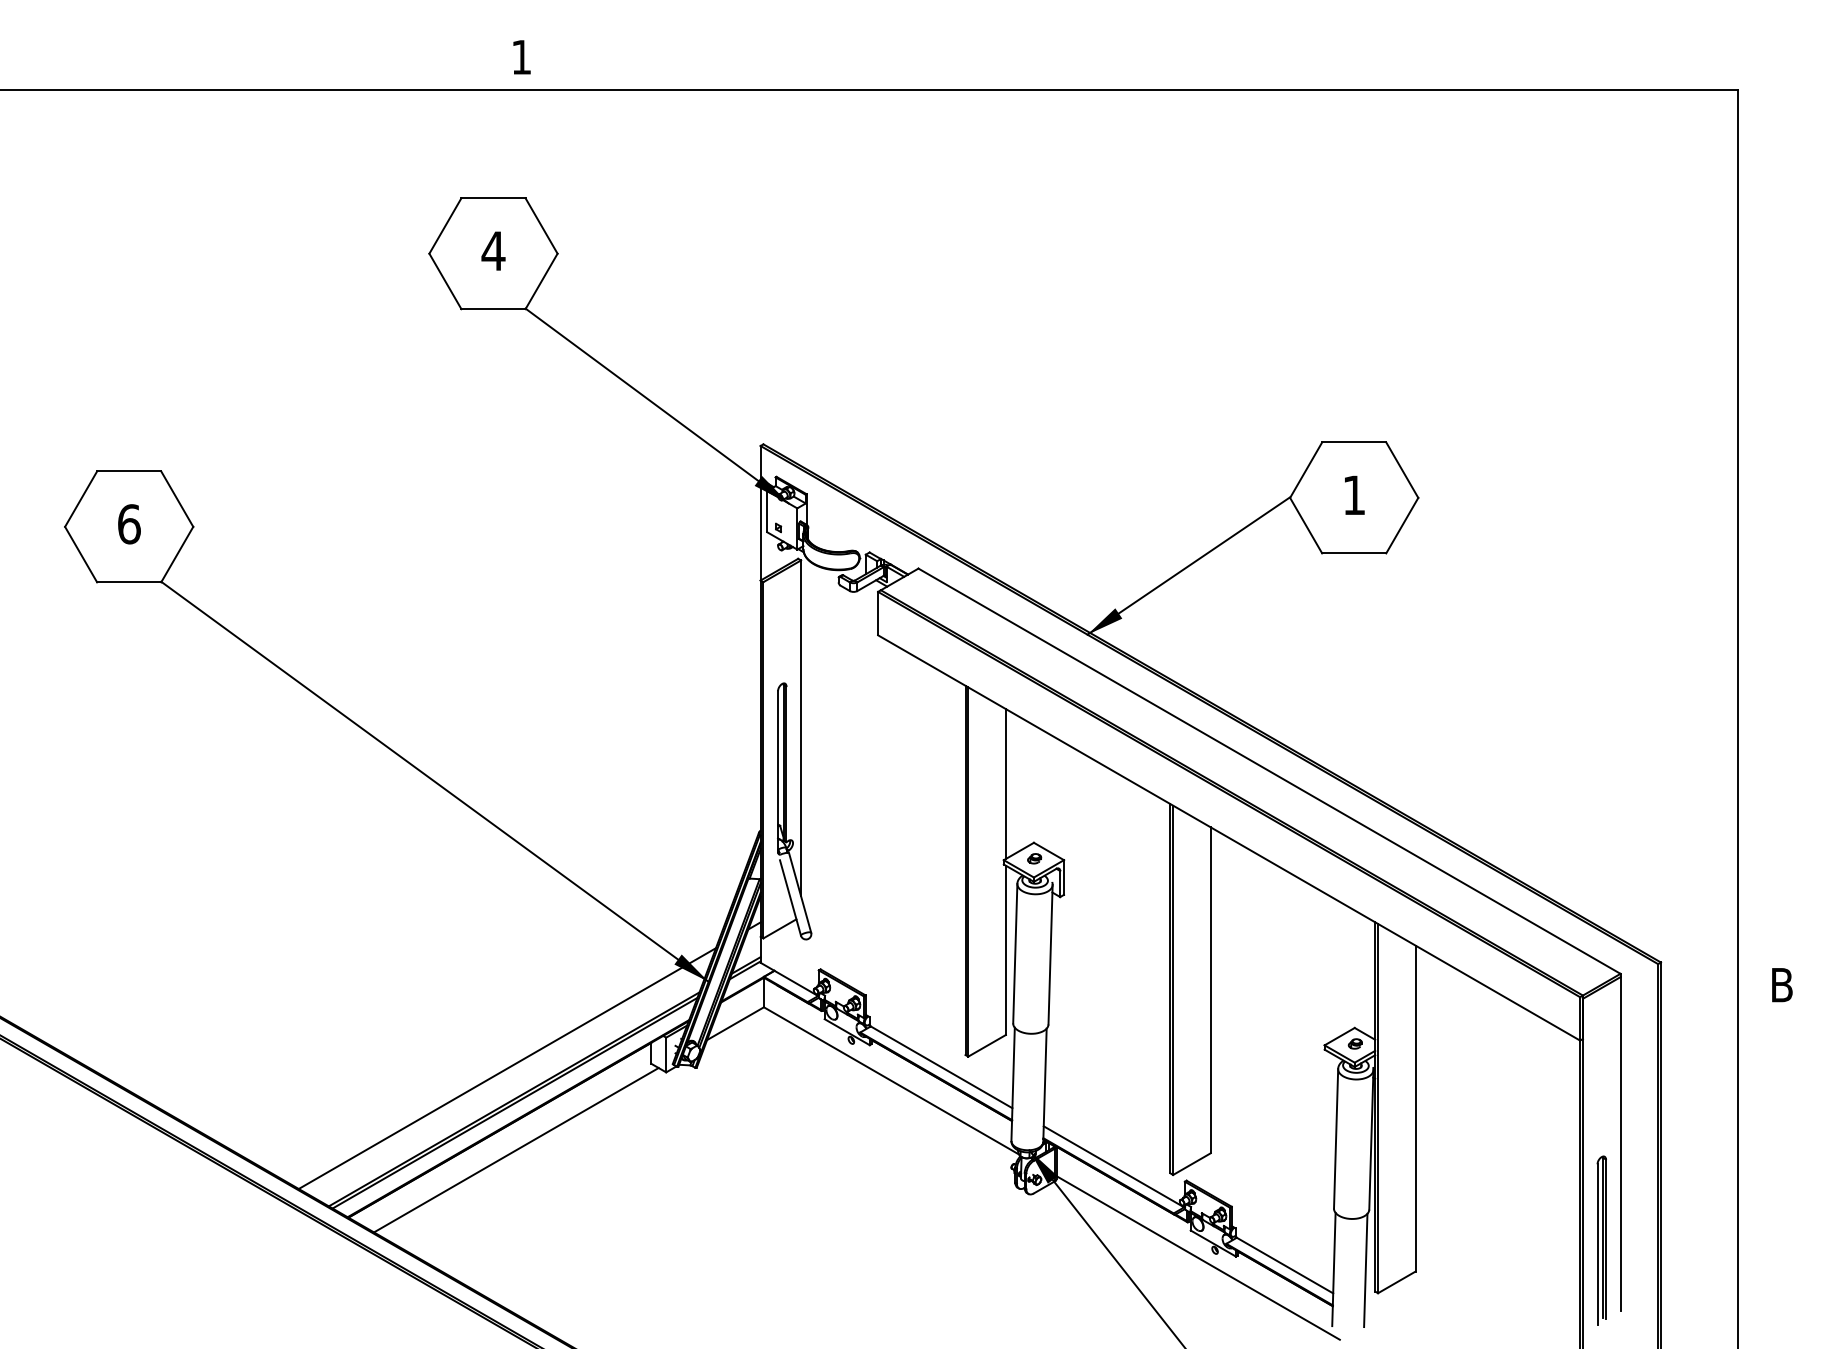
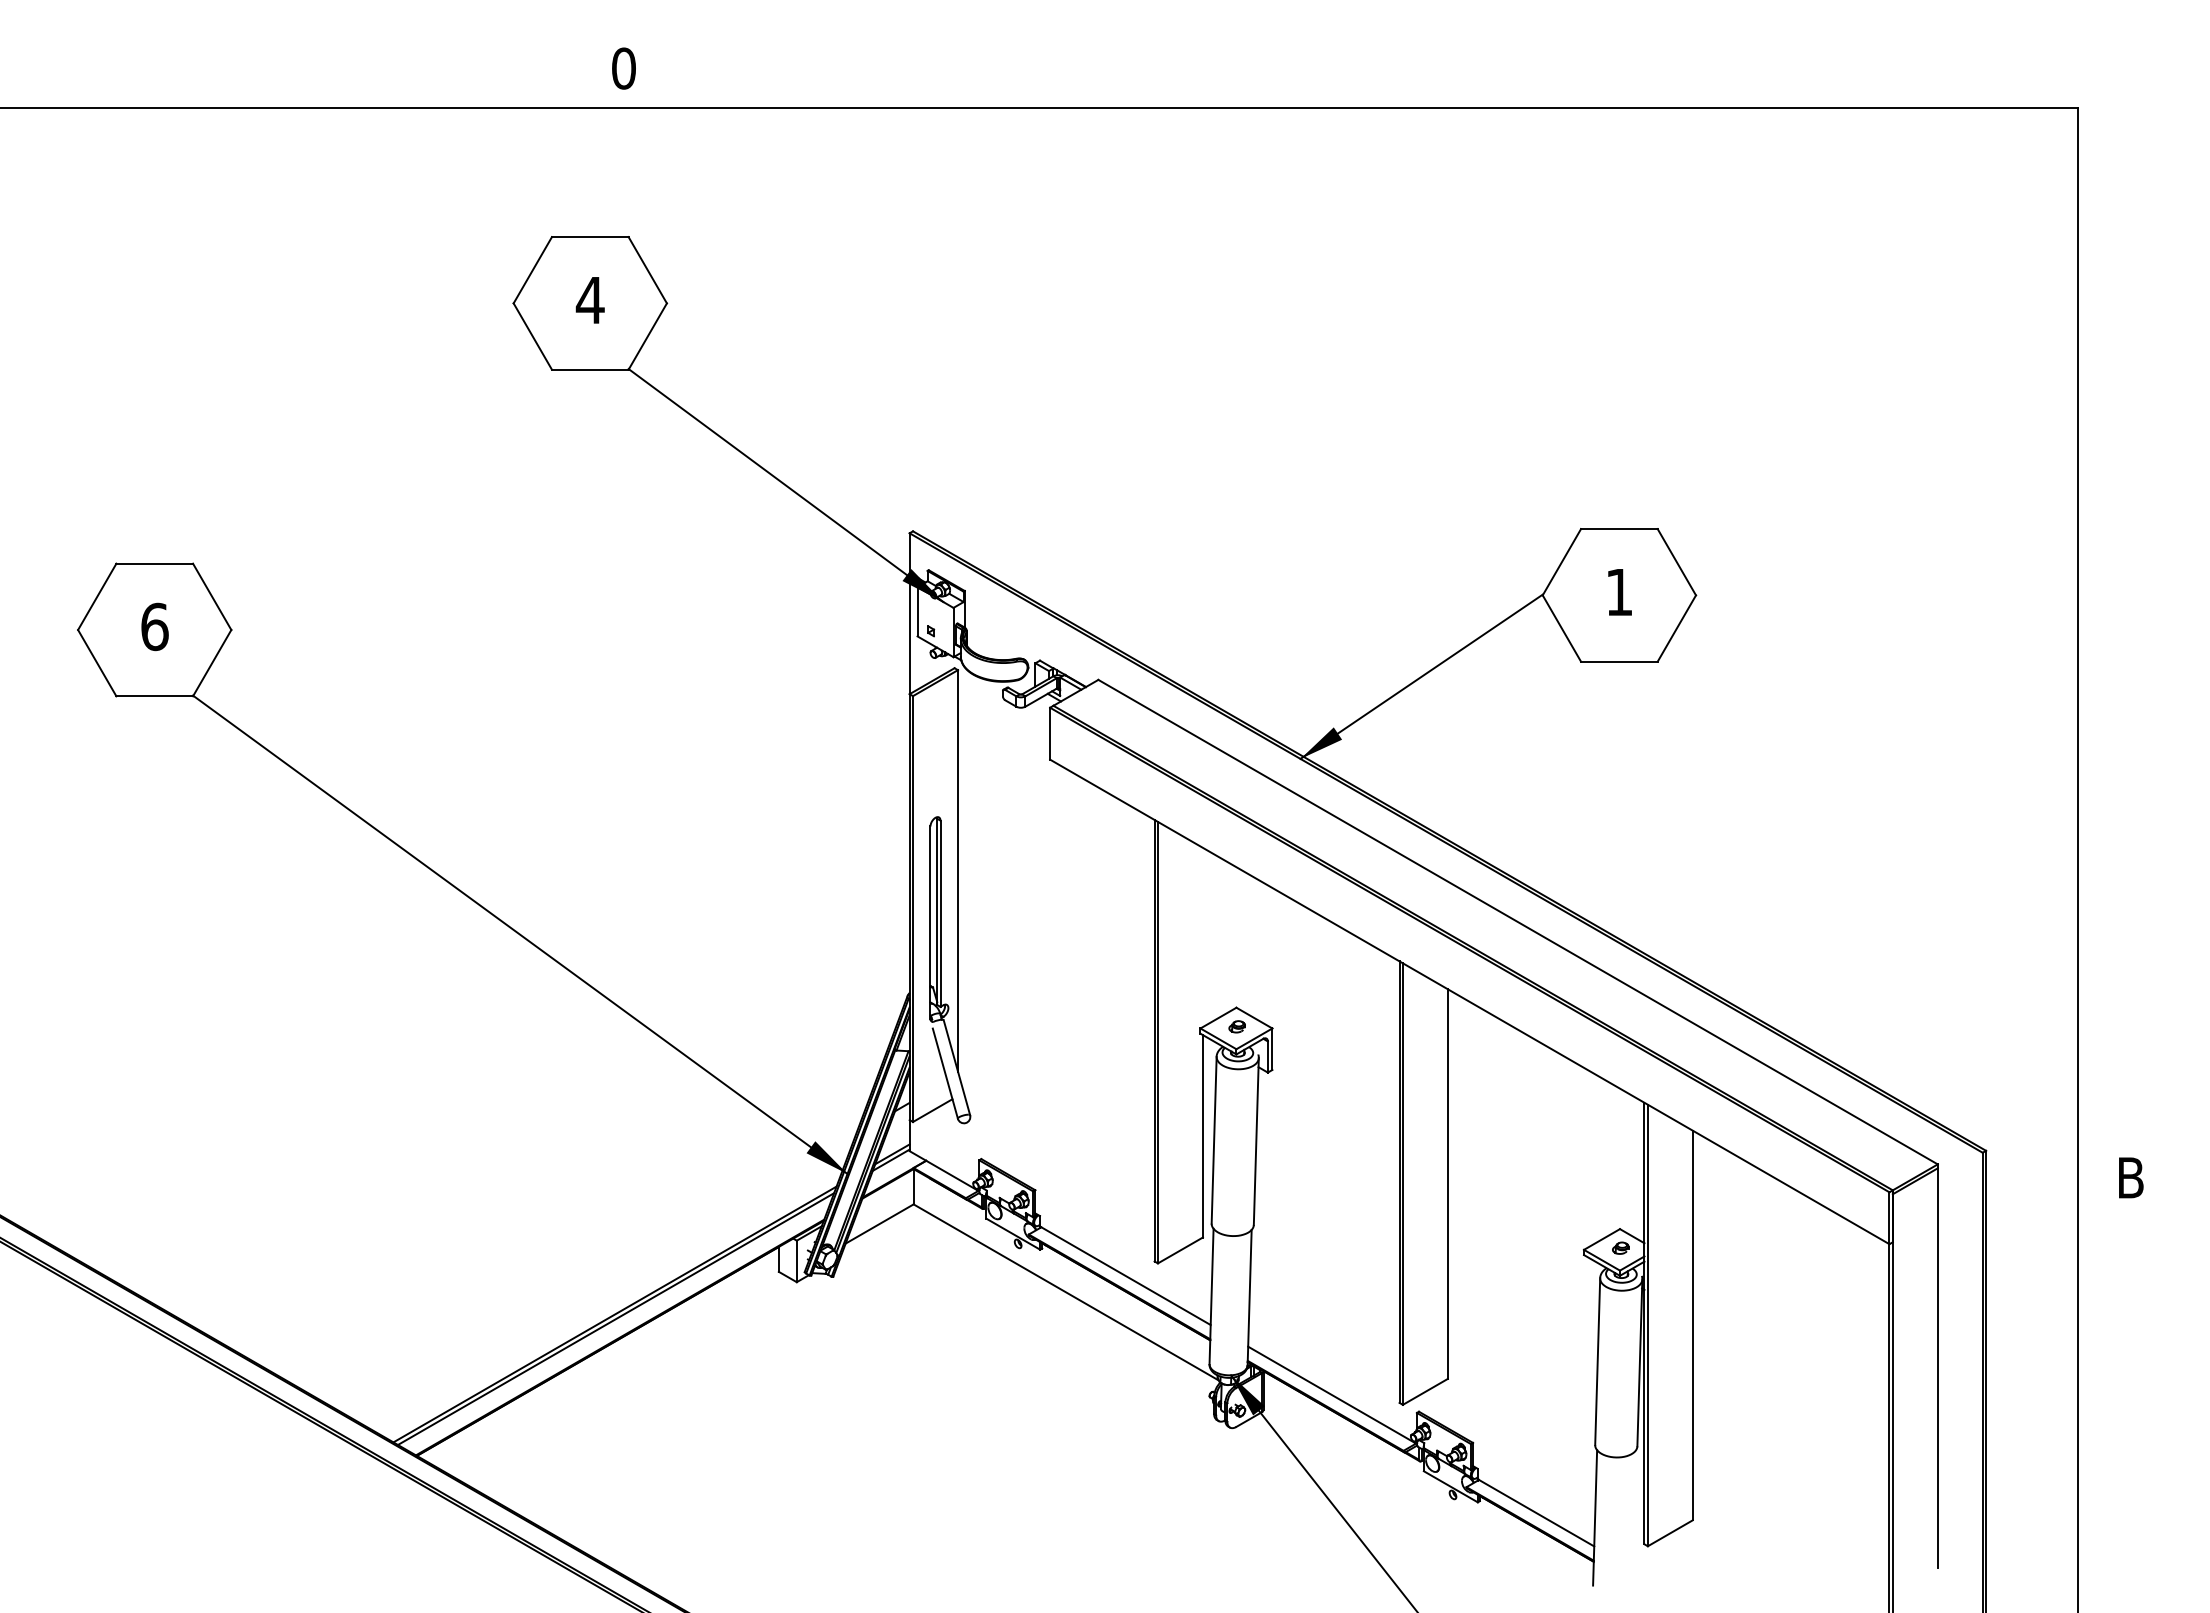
text: (521, 57) -> (623, 68), 1 -> 0
line: (1005, 784) -> (1202, 937), removed
line: (507, 1068) -> (606, 1277), removed
line: (516, 1149) -> (617, 1374), removed
part: (1601, 1239) -> (1915, 1482), removed
line: (1197, 1257) -> (1432, 1503), removed
line: (1366, 1270) -> (1633, 1518), removed

